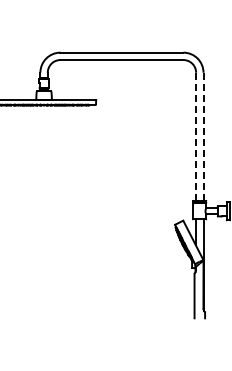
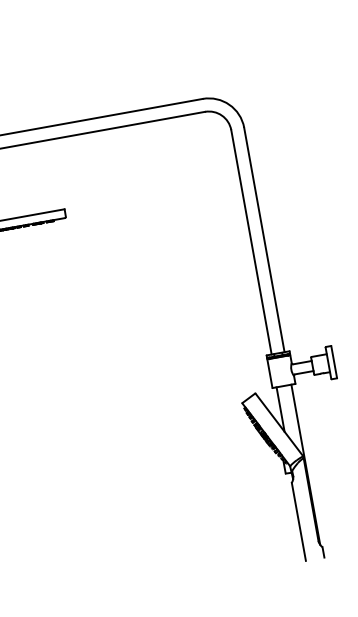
line: (196, 137) -> (252, 243), dashed -> solid
line: (203, 137) -> (264, 241), dashed -> solid

